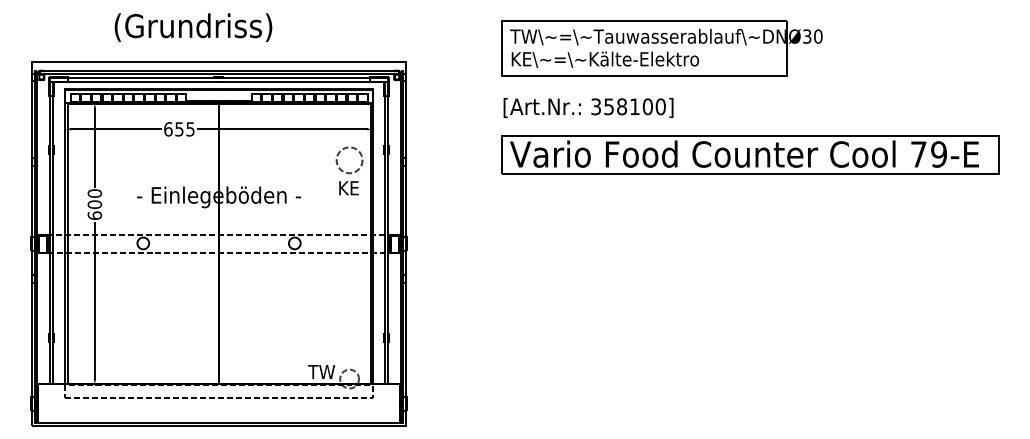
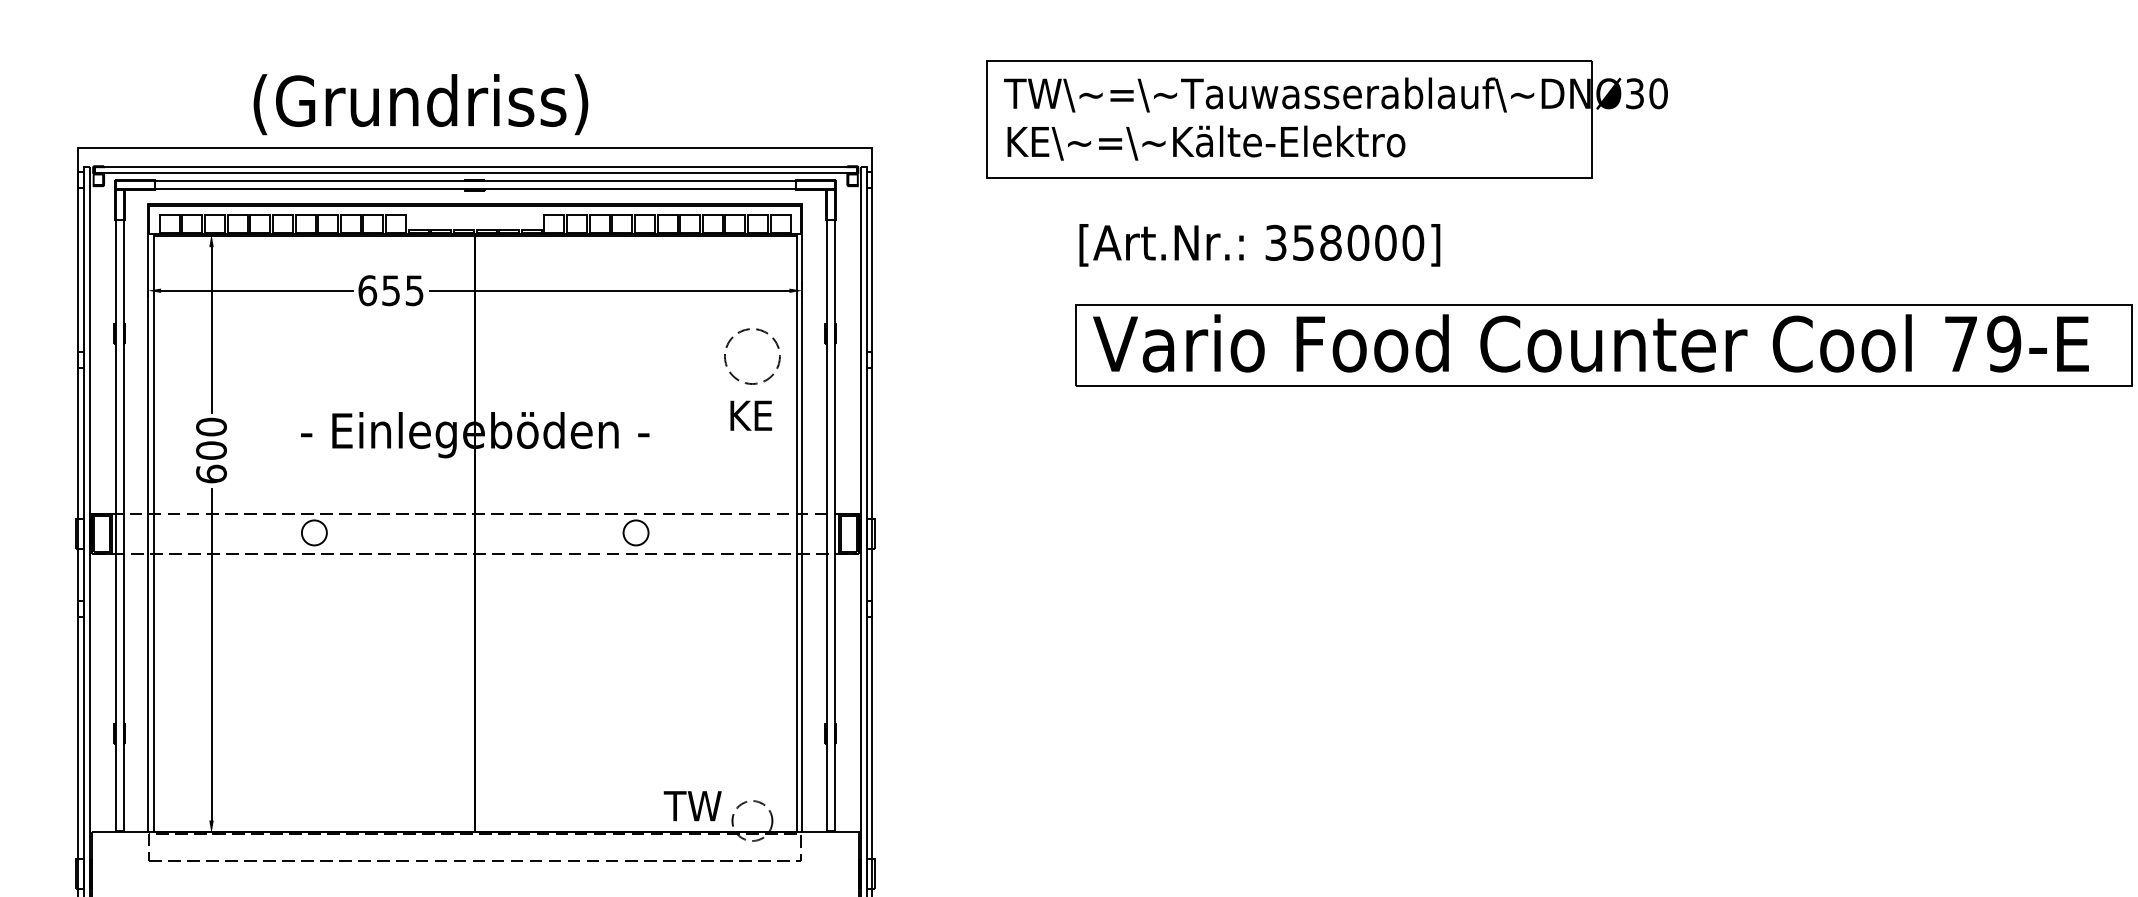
text: (193, 27) -> (420, 104), moved
part: (661, 48) -> (1325, 119), moved
text: (635, 106) -> (1359, 242), 358100] -> 358000]

